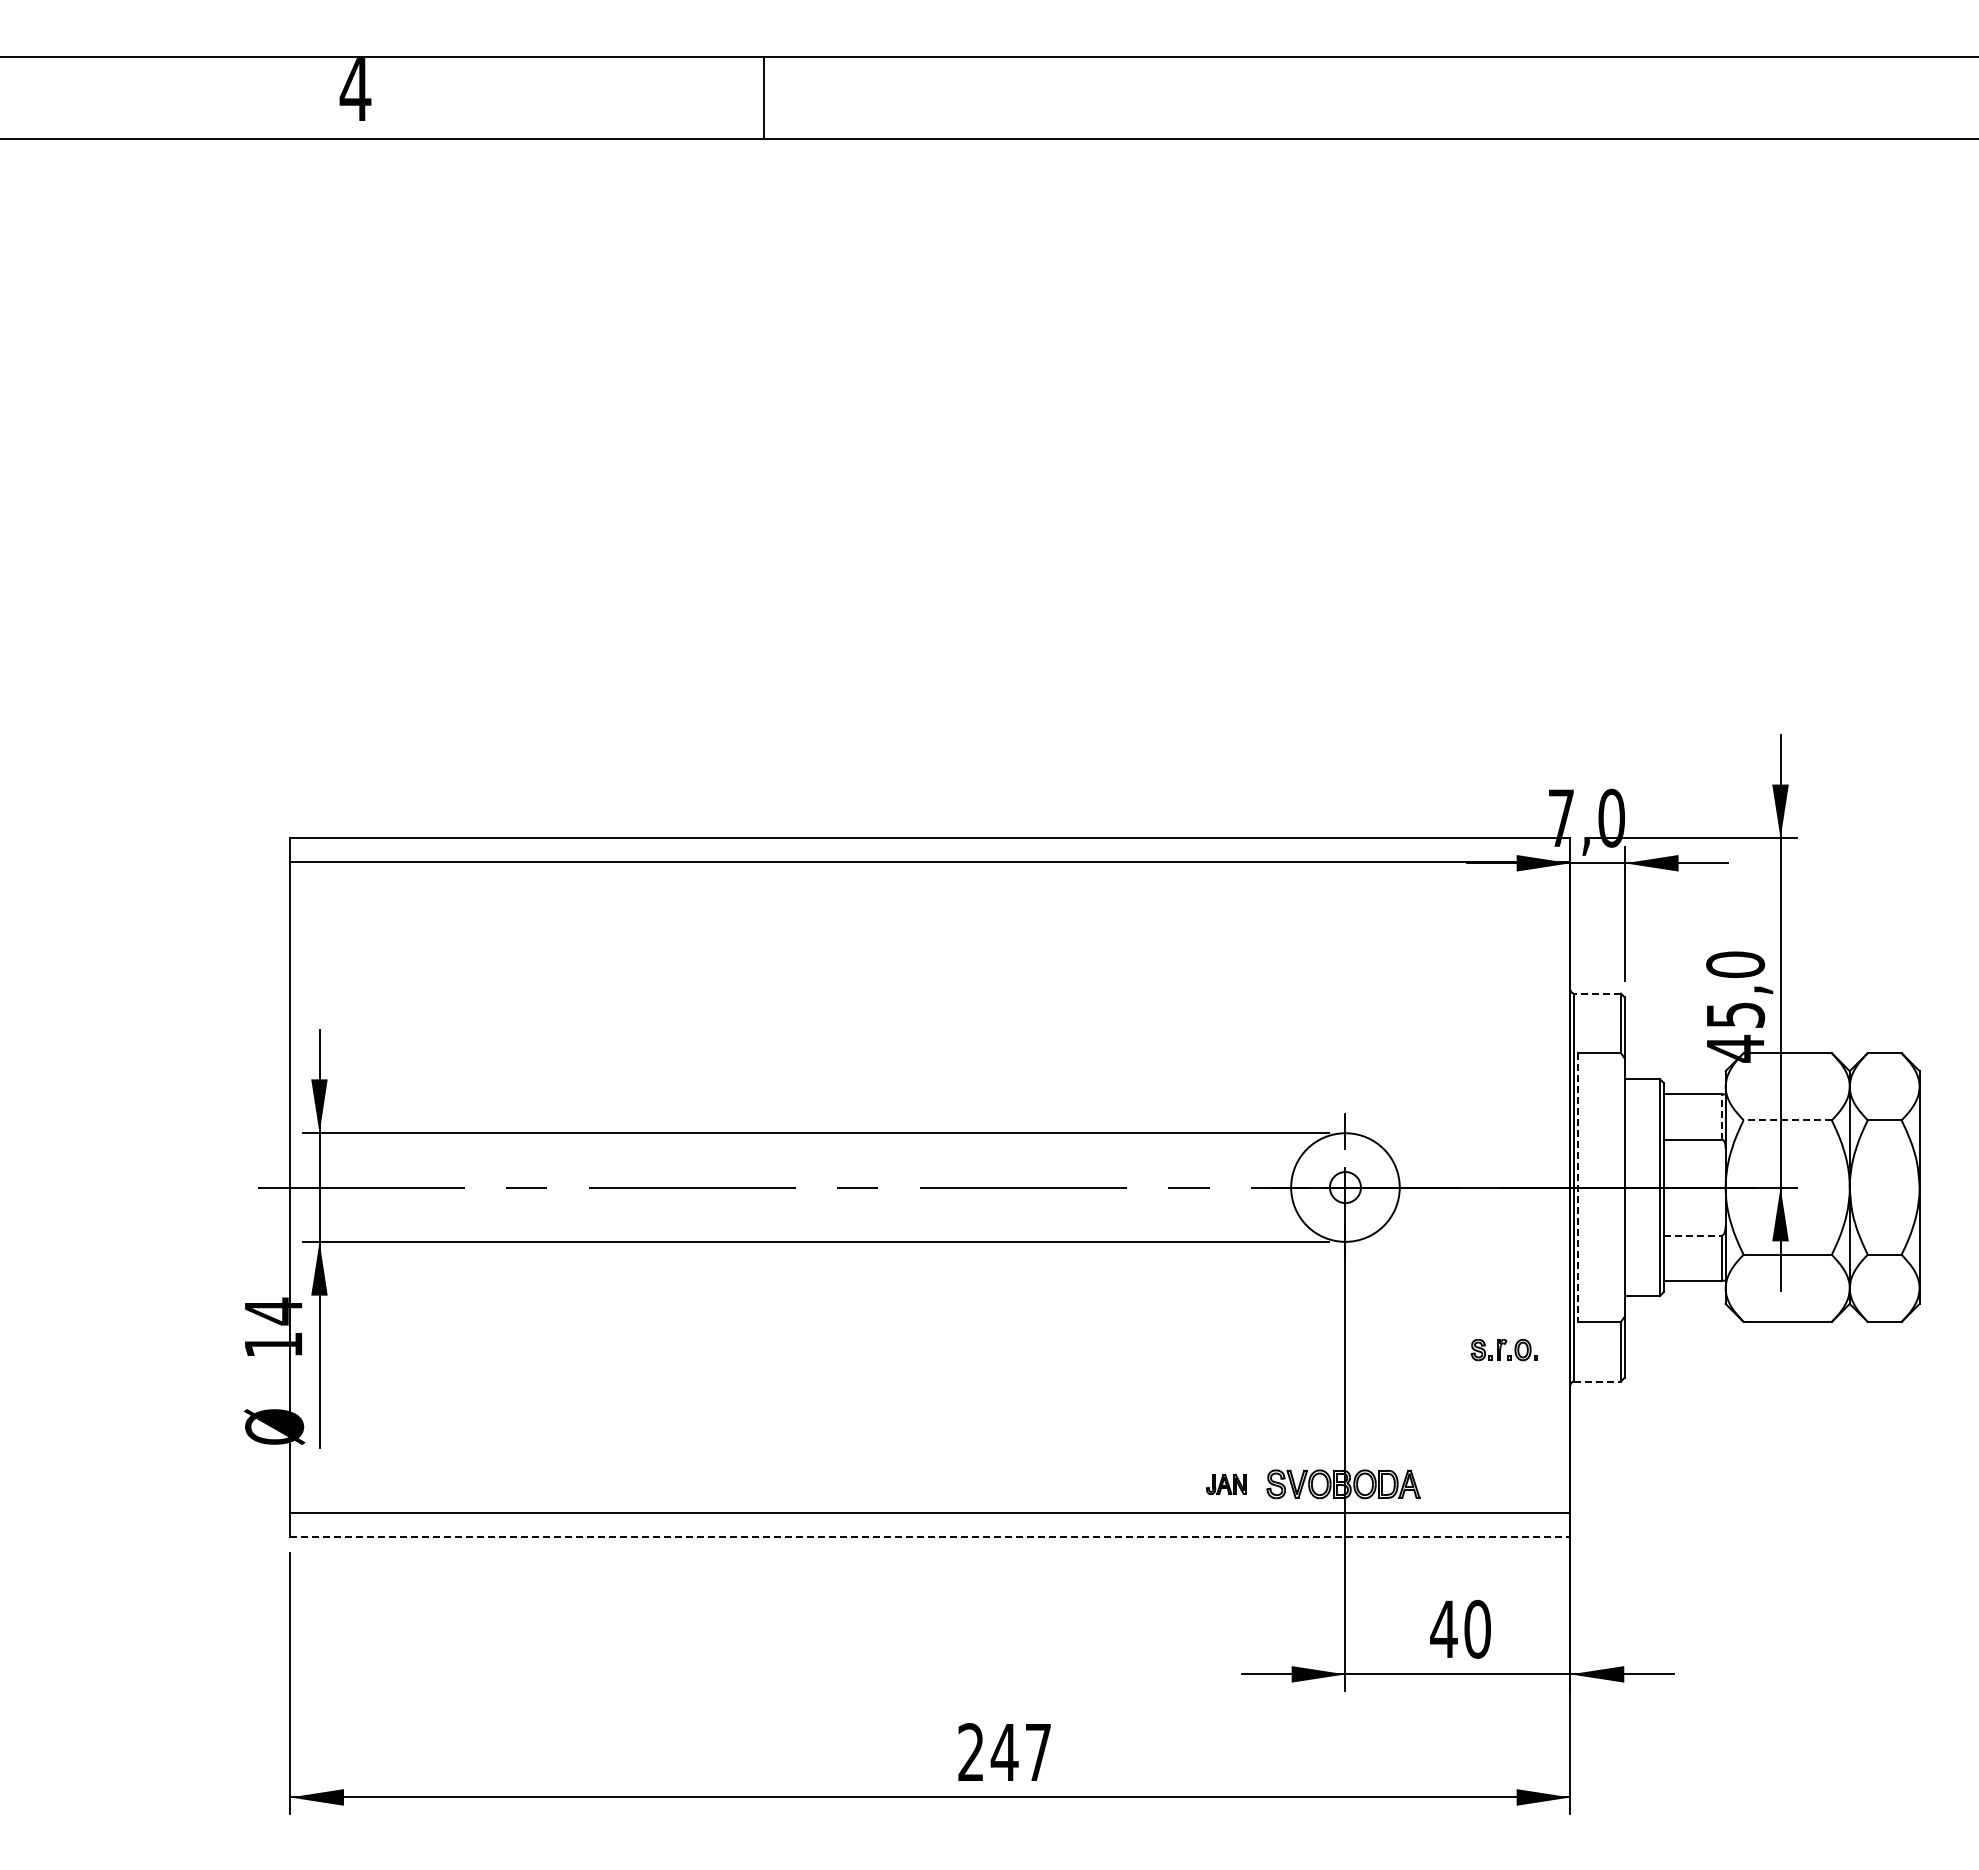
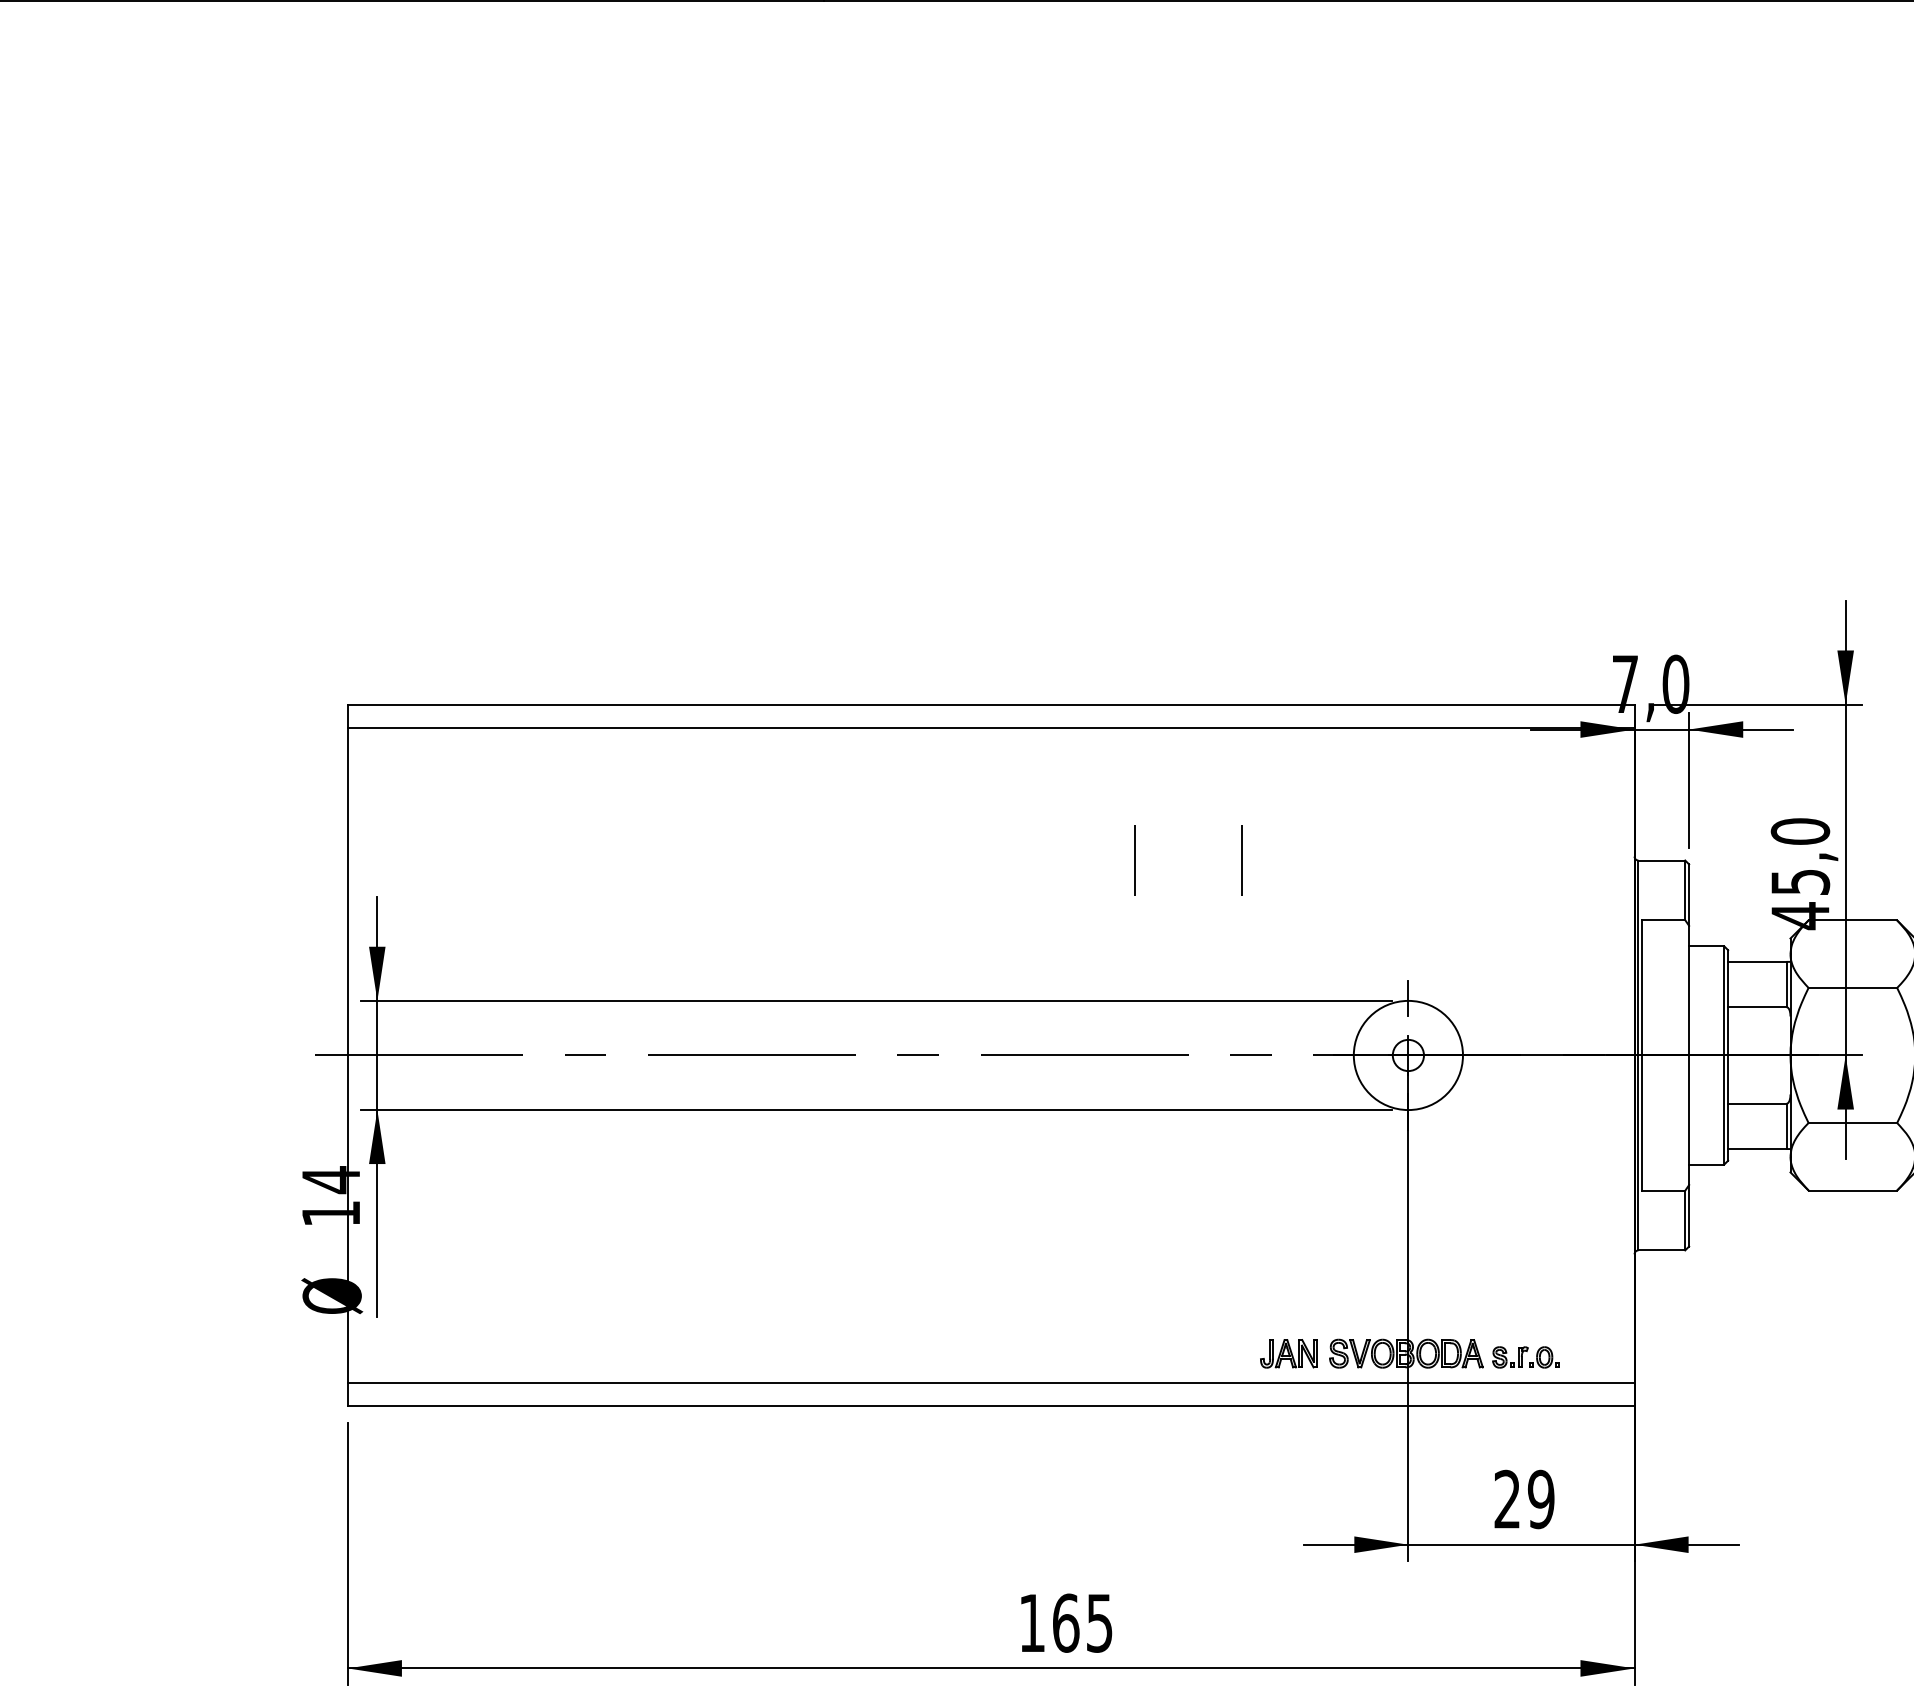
line: (1073, 993) -> (1135, 860), added
line: (1179, 993) -> (1241, 860), added
line: (1597, 993) -> (1661, 860), dashed -> solid
line: (1721, 1117) -> (1786, 985), dashed -> solid
line: (1787, 1120) -> (1852, 988), dashed -> solid
line: (1578, 1187) -> (1642, 1055), dashed -> solid
line: (1693, 1235) -> (1758, 1103), dashed -> solid
part: (1503, 1349) -> (1525, 1356), moved
line: (1598, 1381) -> (1662, 1250), dashed -> solid
part: (1225, 1484) -> (1287, 1353), size x1.43
line: (930, 1536) -> (991, 1406), dashed -> solid
text: (1460, 1628) -> (1524, 1498), 40 -> 29
text: (1004, 1752) -> (1065, 1623), 247 -> 165

